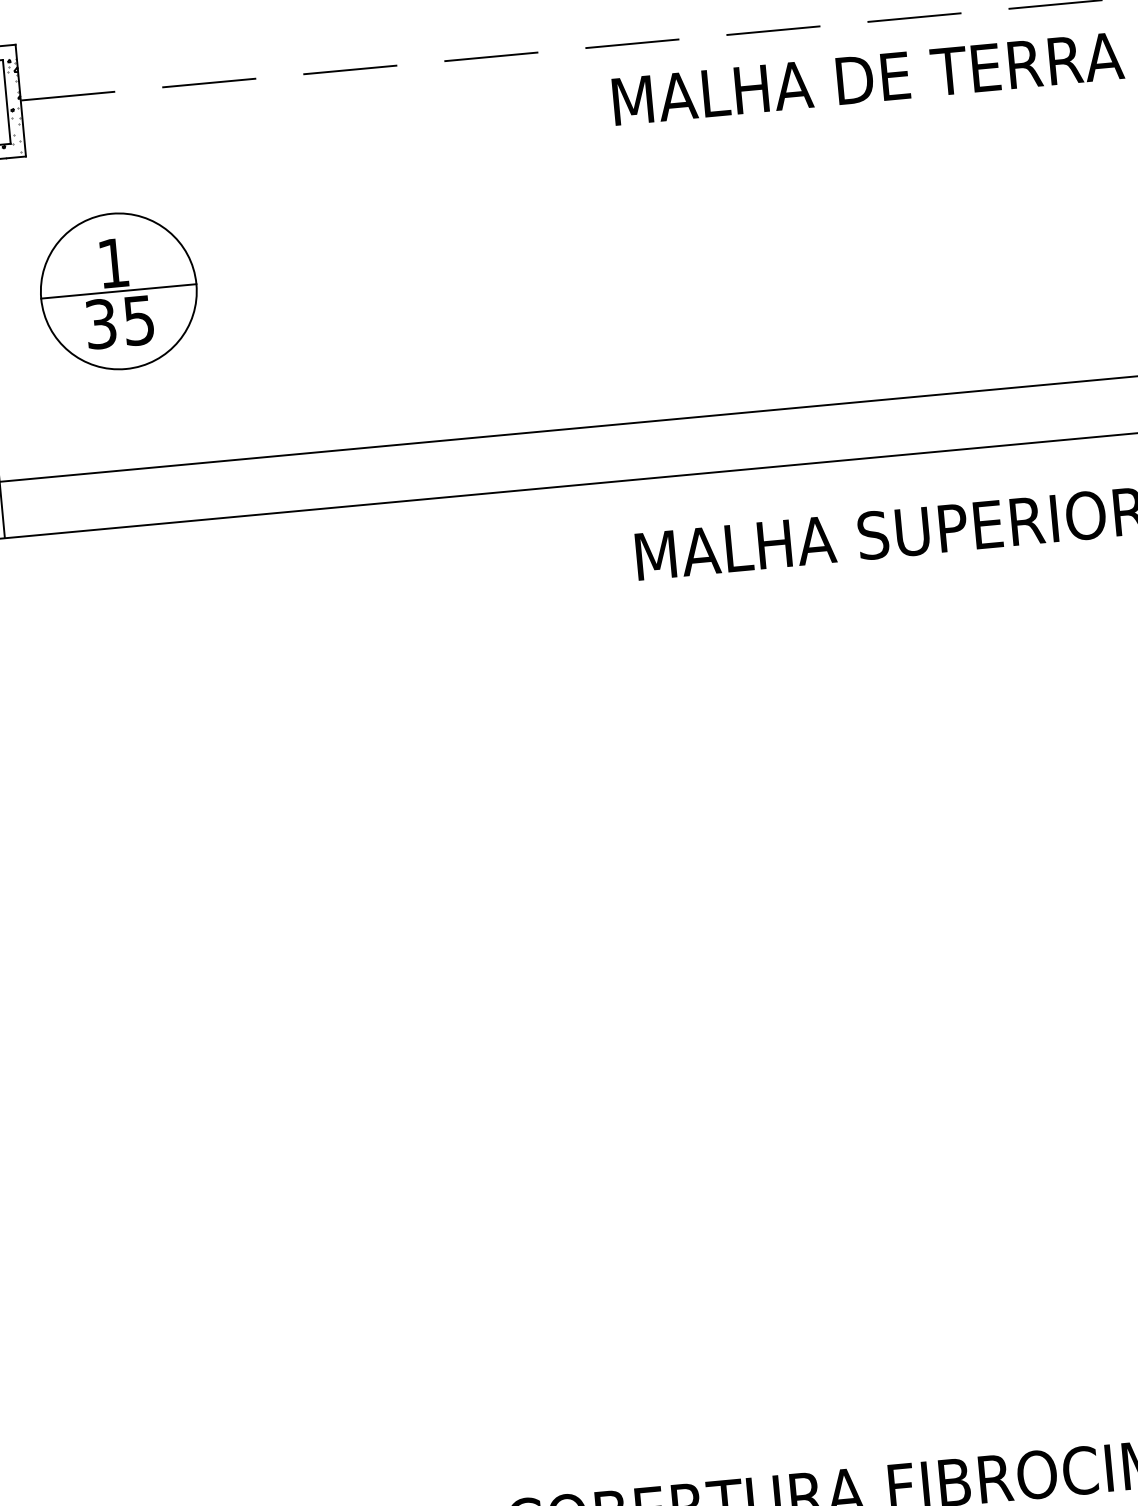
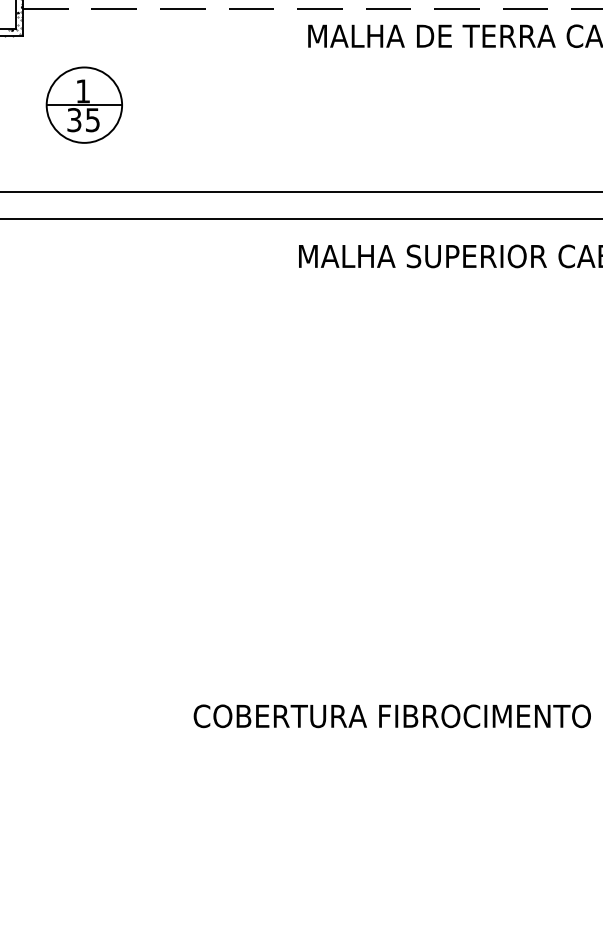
part: (116, 290) -> (83, 104), moved

